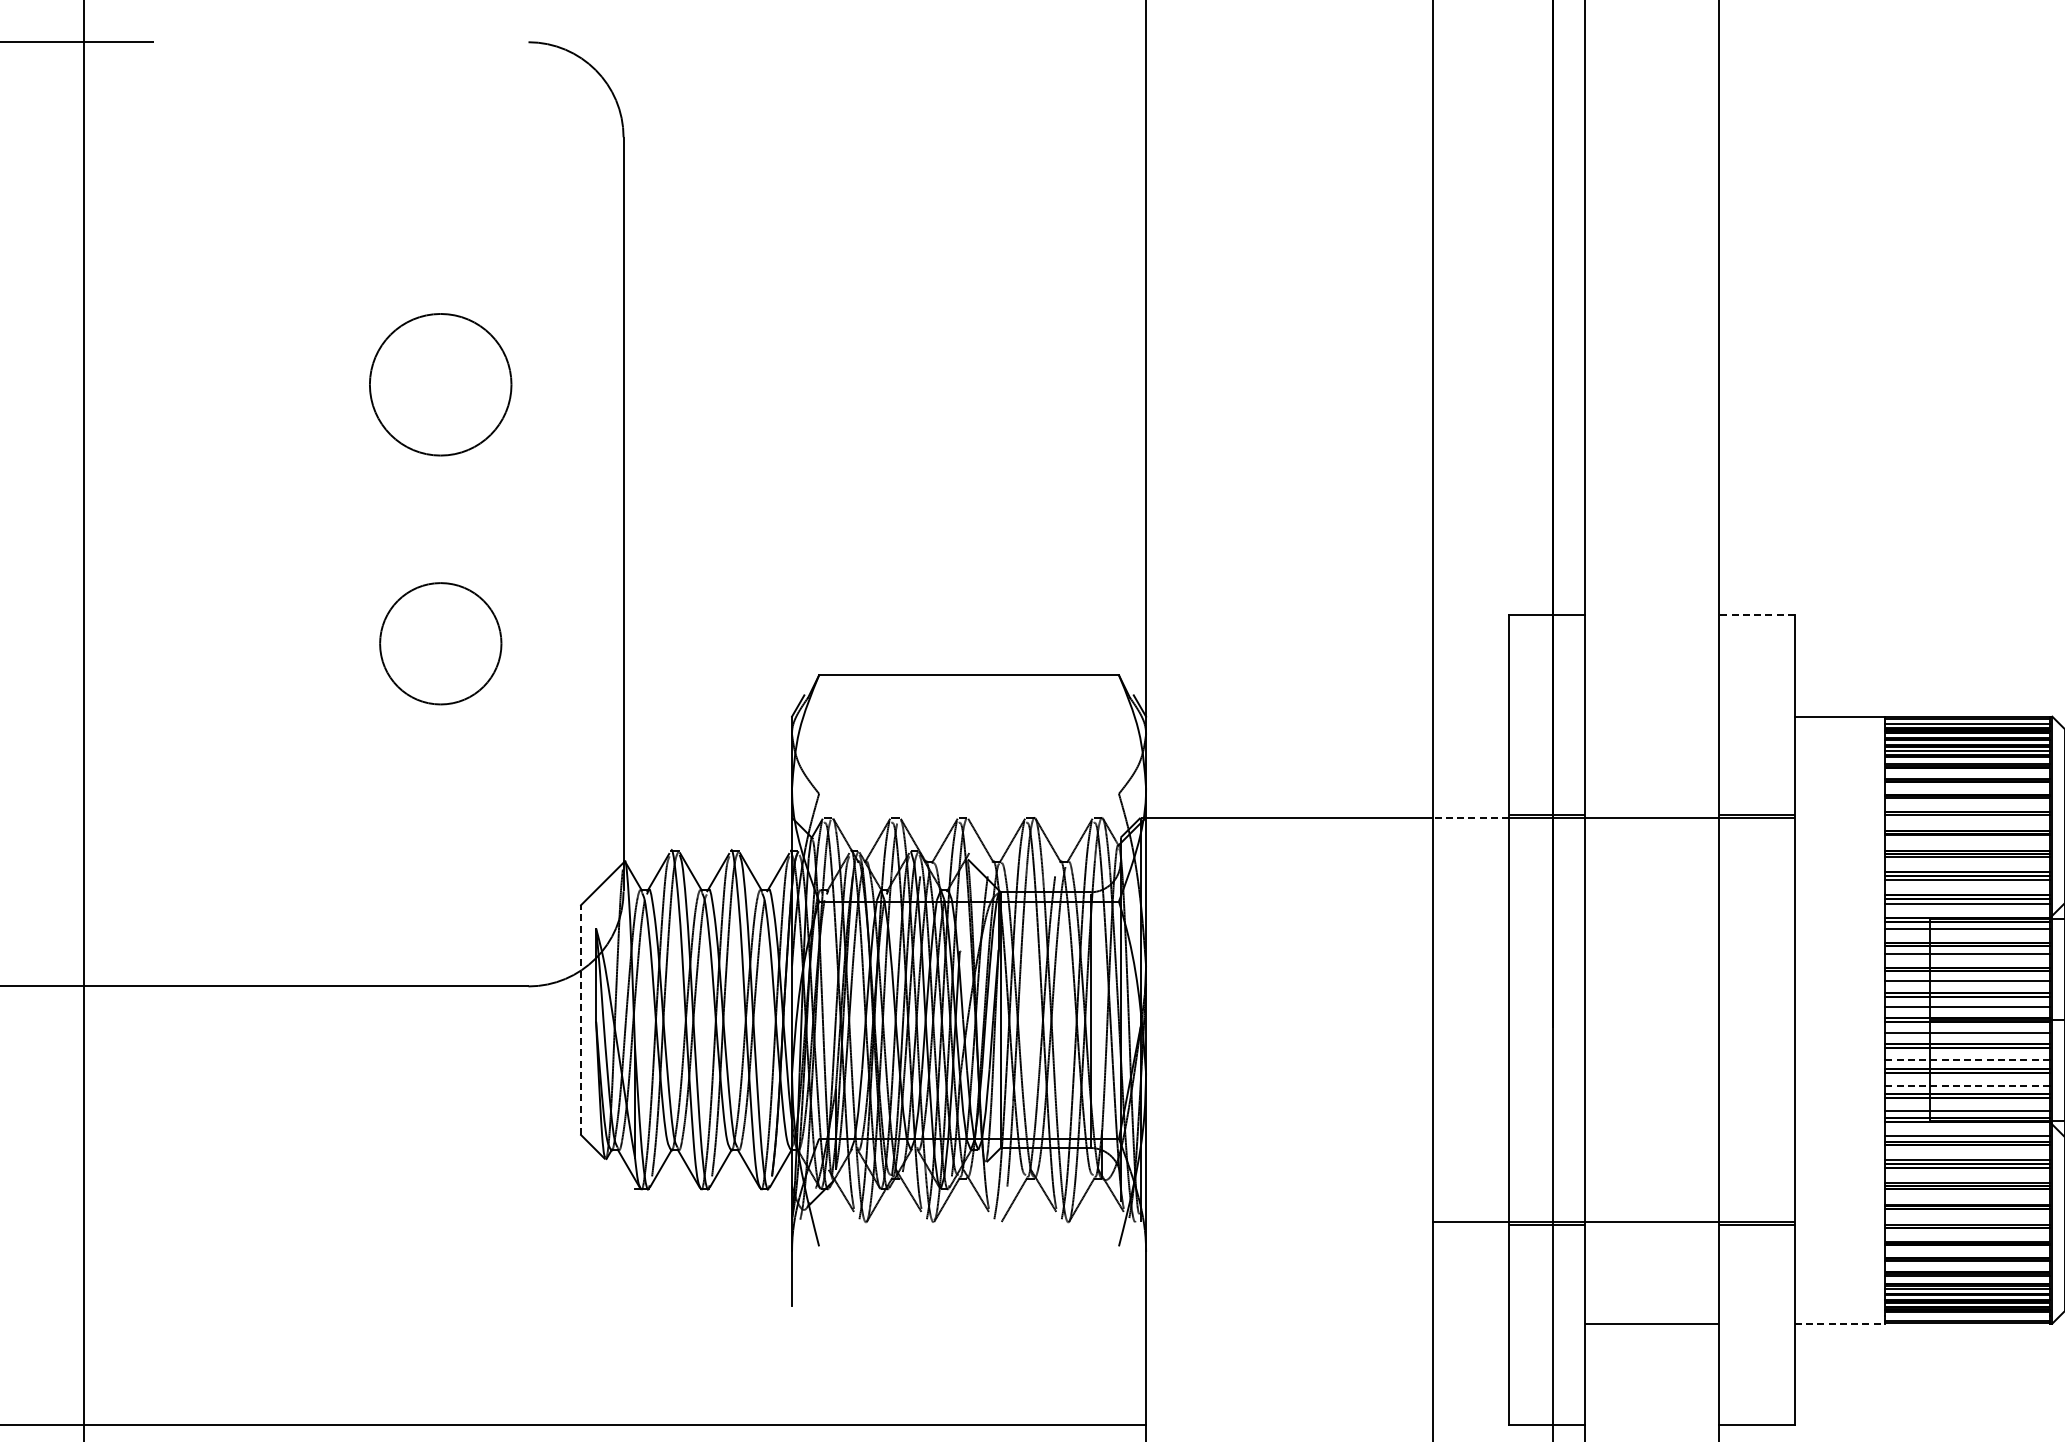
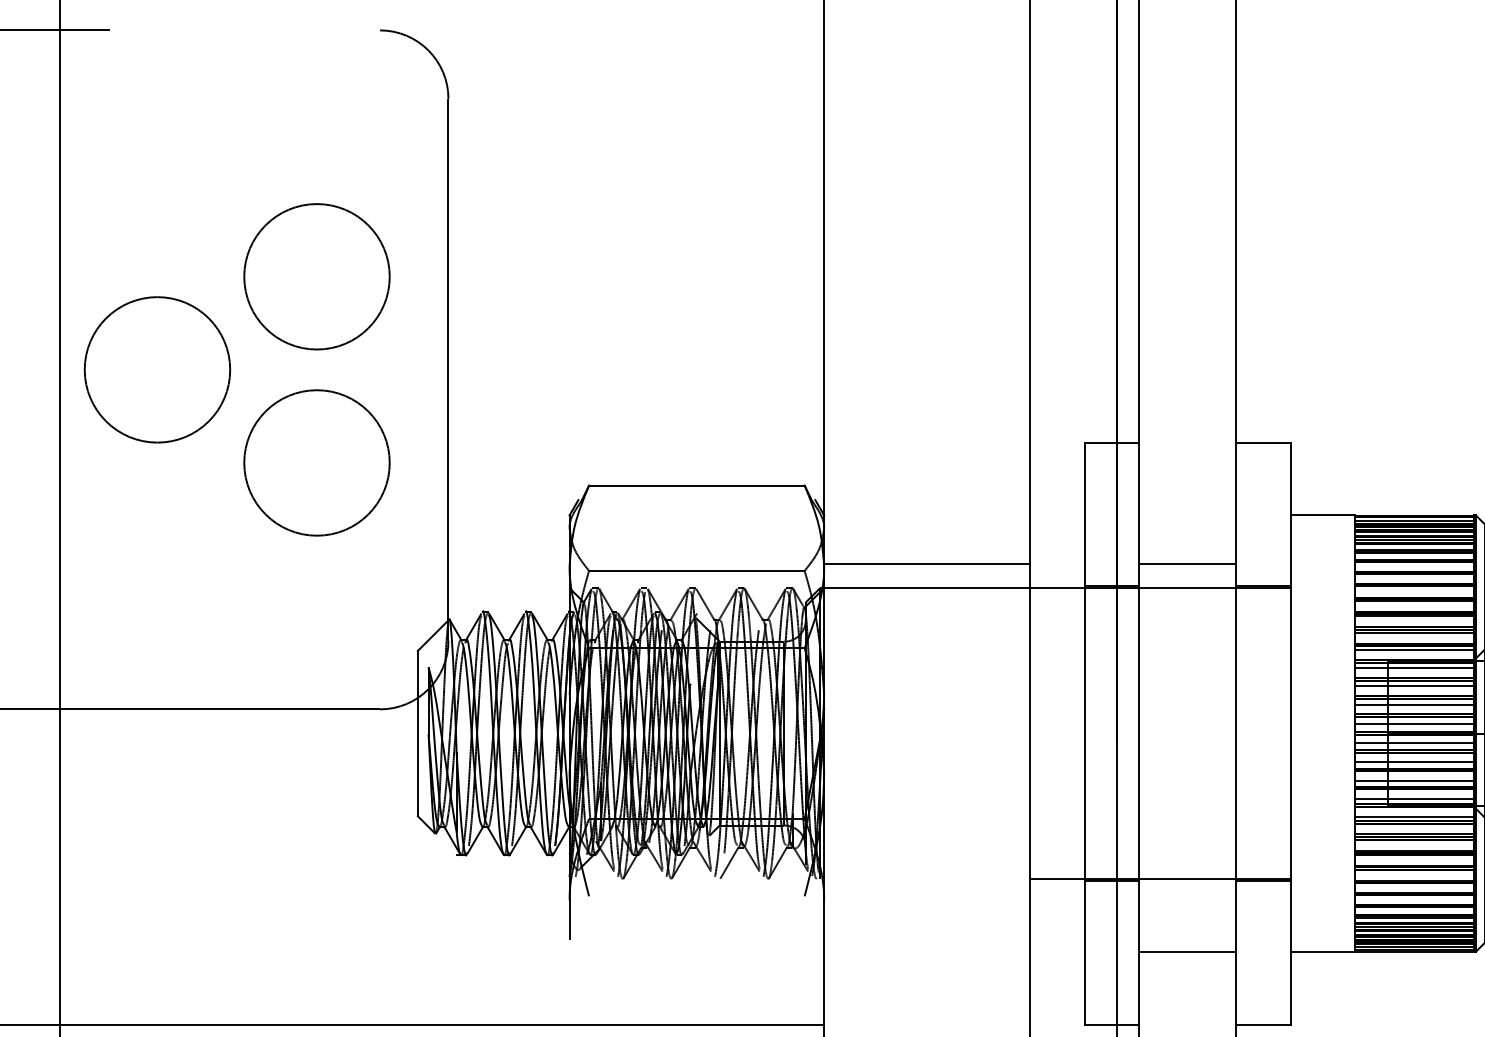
circle: (440, 384) -> (316, 276), size x1.43
circle: (218, 514) -> (157, 370), added
line: (1757, 615) -> (1263, 442), dashed -> solid
circle: (440, 643) -> (316, 462), size x1.67
line: (1289, 784) -> (927, 564), added
line: (1651, 784) -> (1187, 564), added
line: (968, 793) -> (696, 570), added
line: (1470, 817) -> (1057, 587), dashed -> solid
line: (581, 1020) -> (418, 733), dashed -> solid
line: (1966, 1059) -> (1414, 761), dashed -> solid
line: (1966, 1085) -> (1414, 780), dashed -> solid
line: (1966, 1316) -> (1414, 946), added
line: (1839, 1323) -> (1322, 951), dashed -> solid

